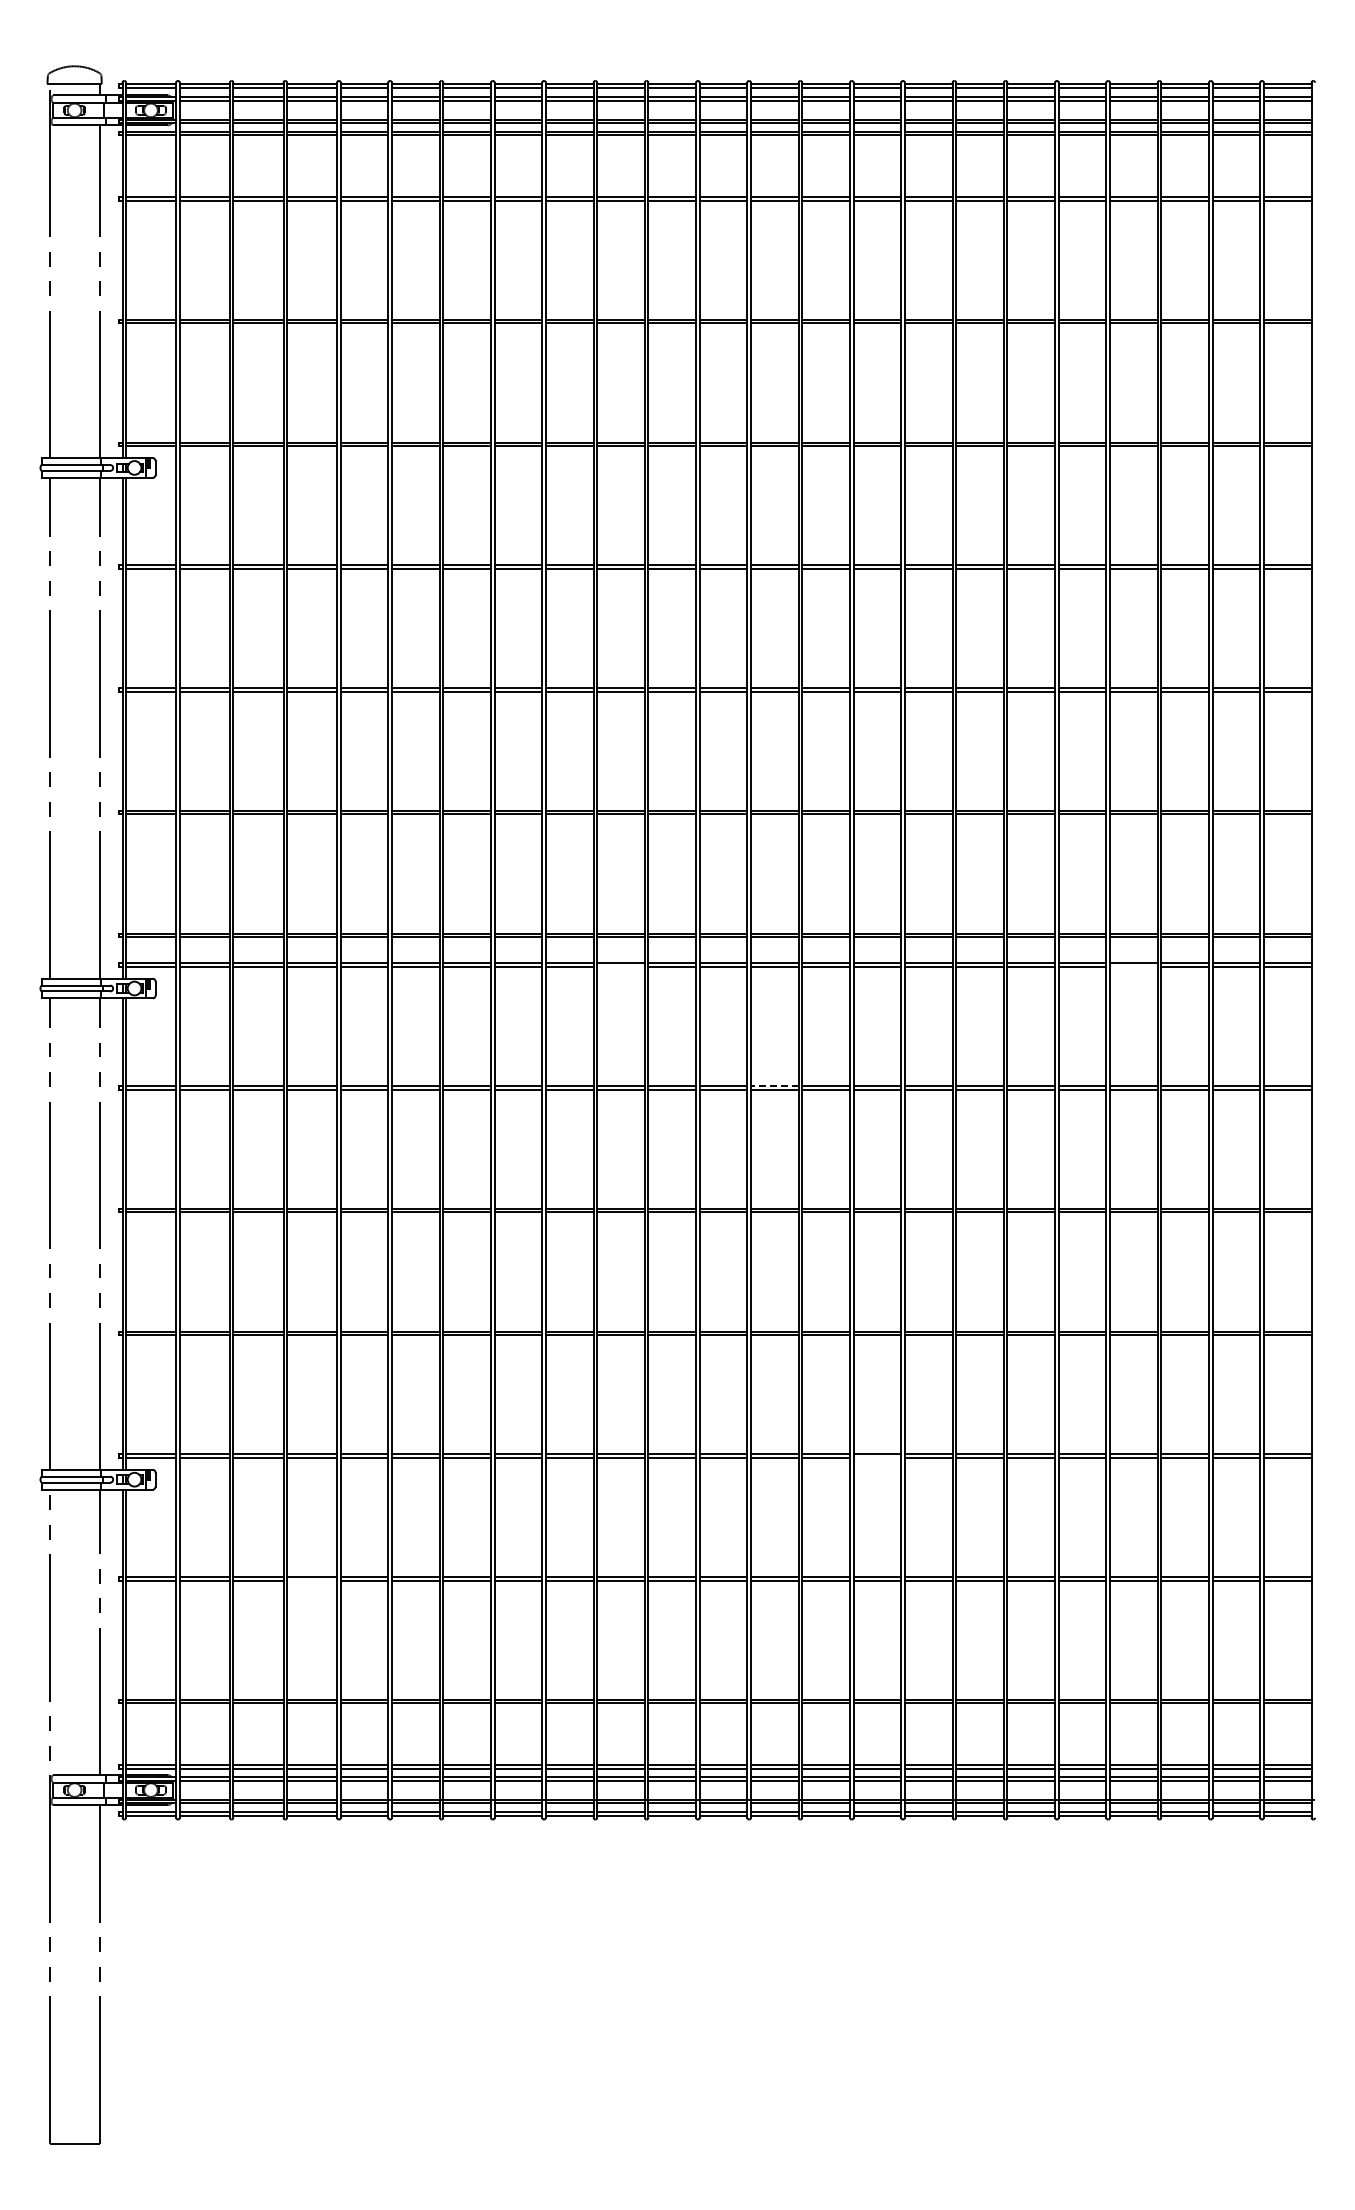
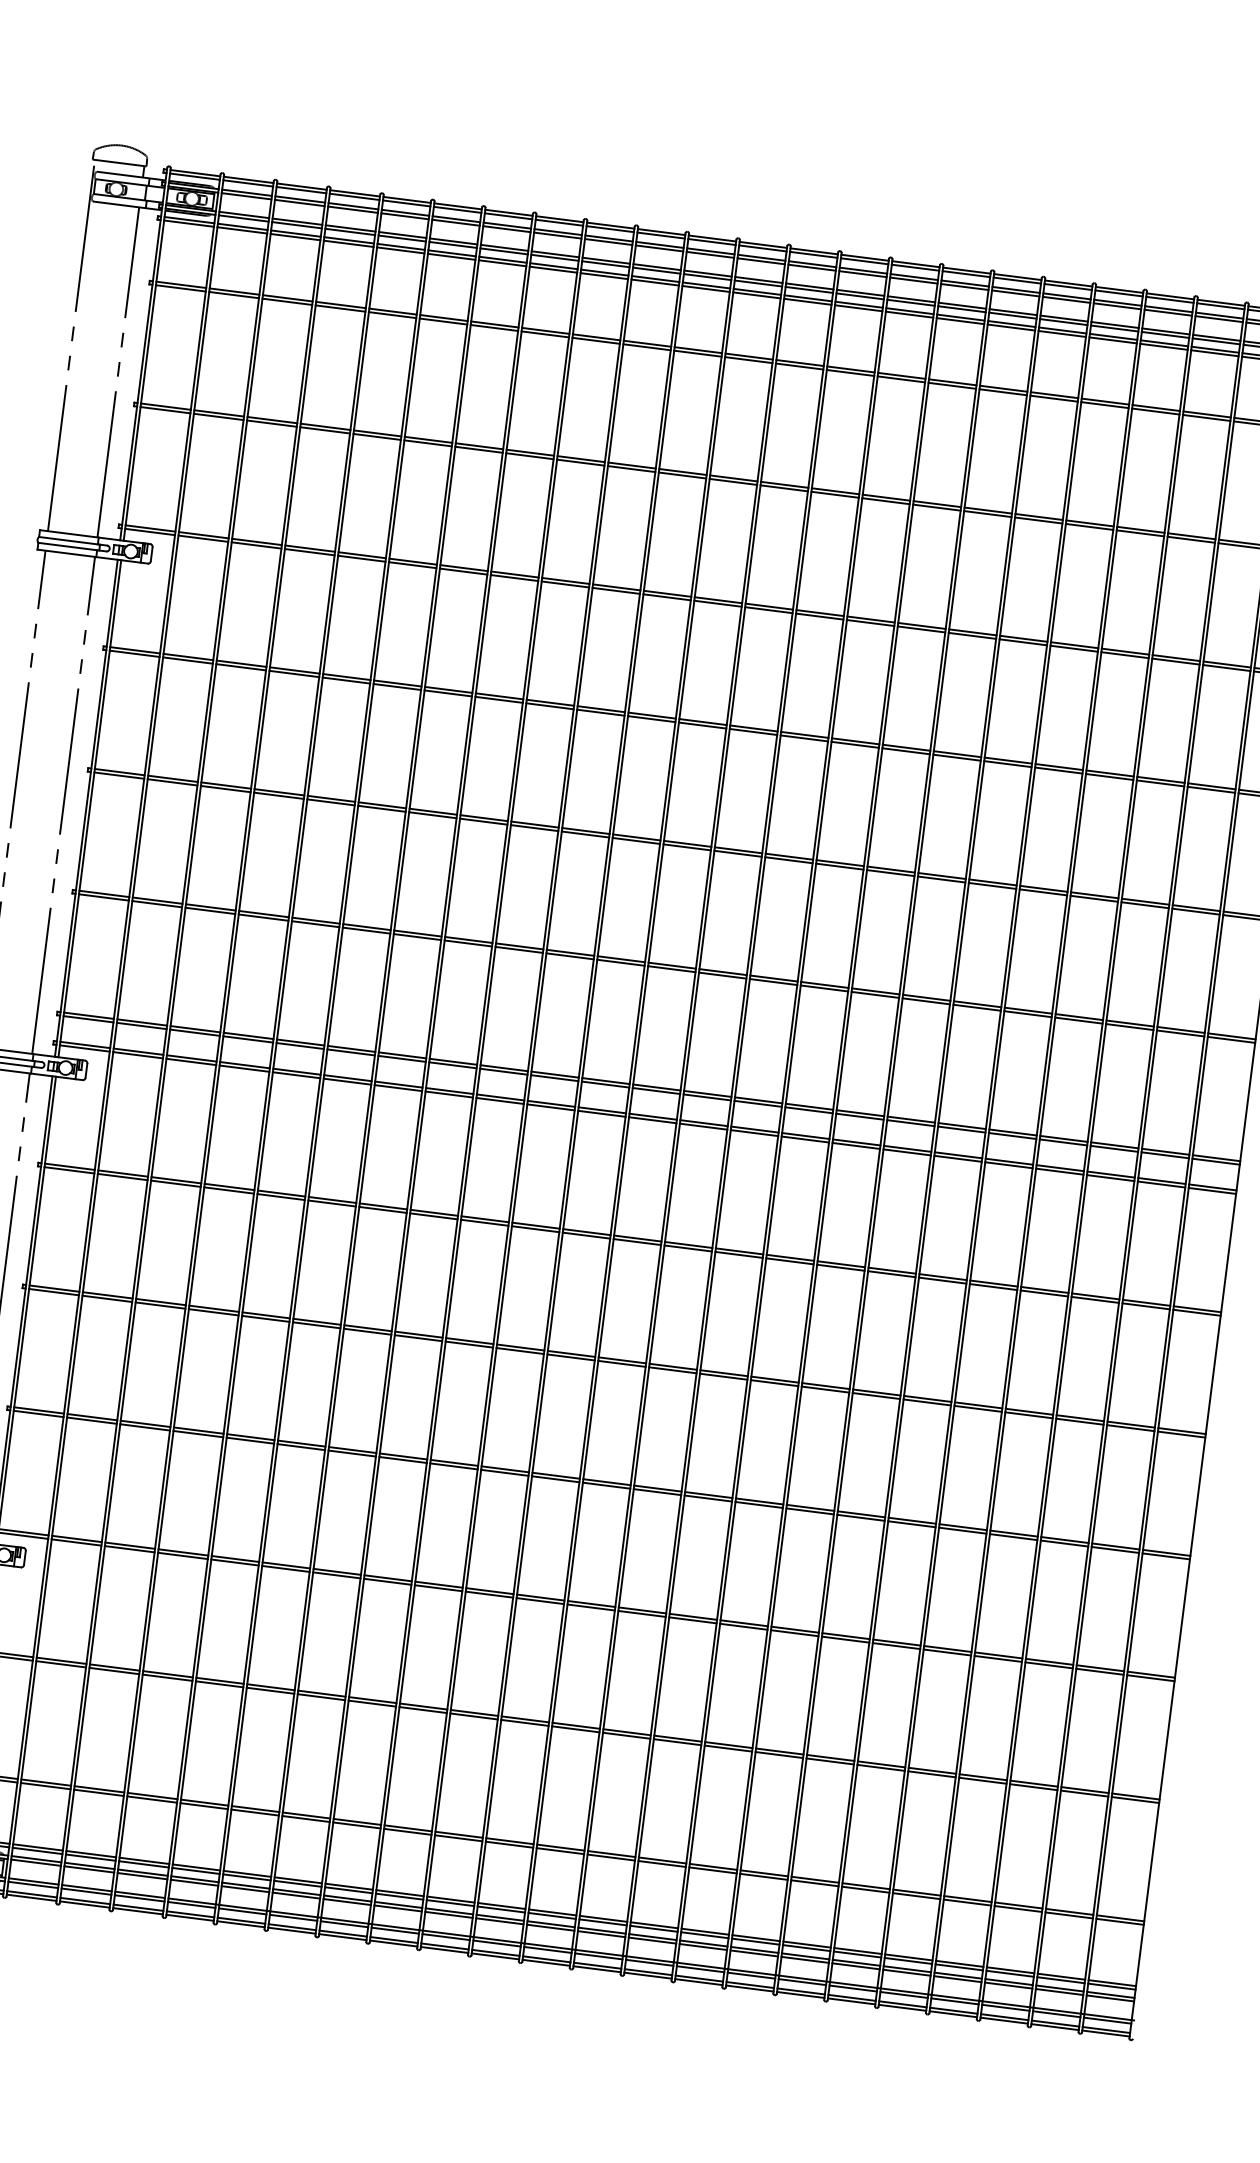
line: (620, 966) -> (550, 1107), added
line: (1133, 966) -> (1059, 1171), added
line: (774, 1085) -> (688, 1244), dashed -> solid
line: (877, 1457) -> (743, 1626), added
line: (312, 1580) -> (168, 1677), added

